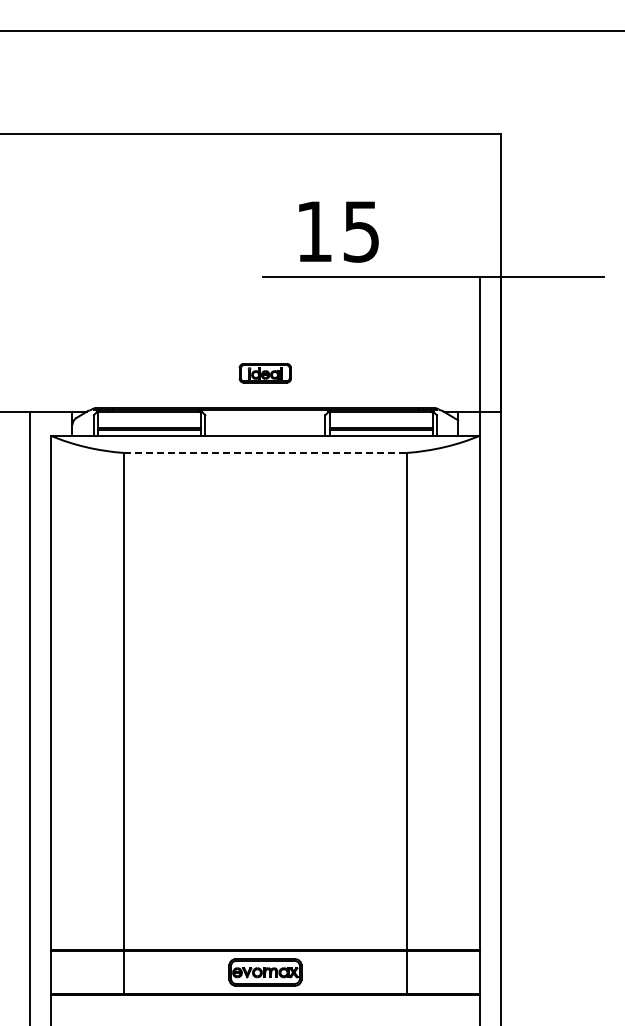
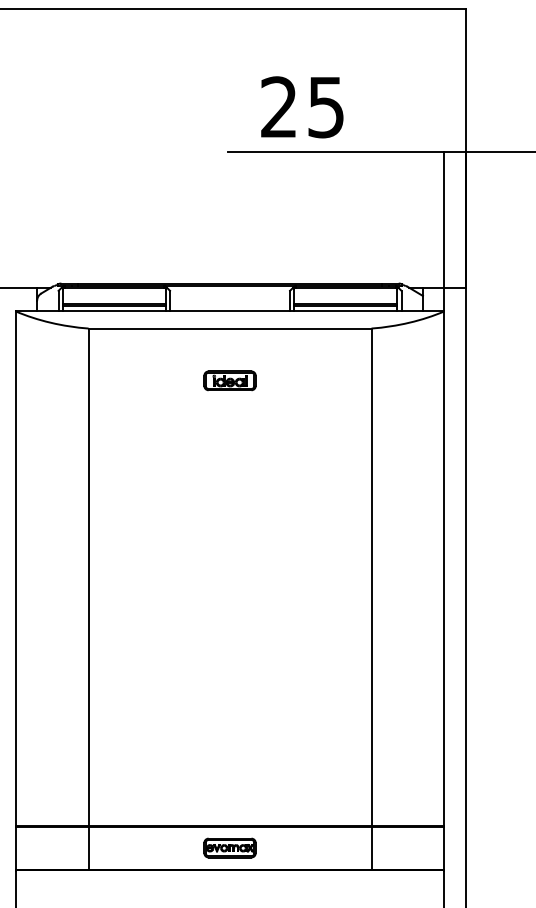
text: (313, 230) -> (278, 106), 15 -> 25
part: (264, 373) -> (229, 381), moved
line: (265, 452) -> (230, 328), dashed -> solid
part: (264, 972) -> (229, 848), size x0.71

